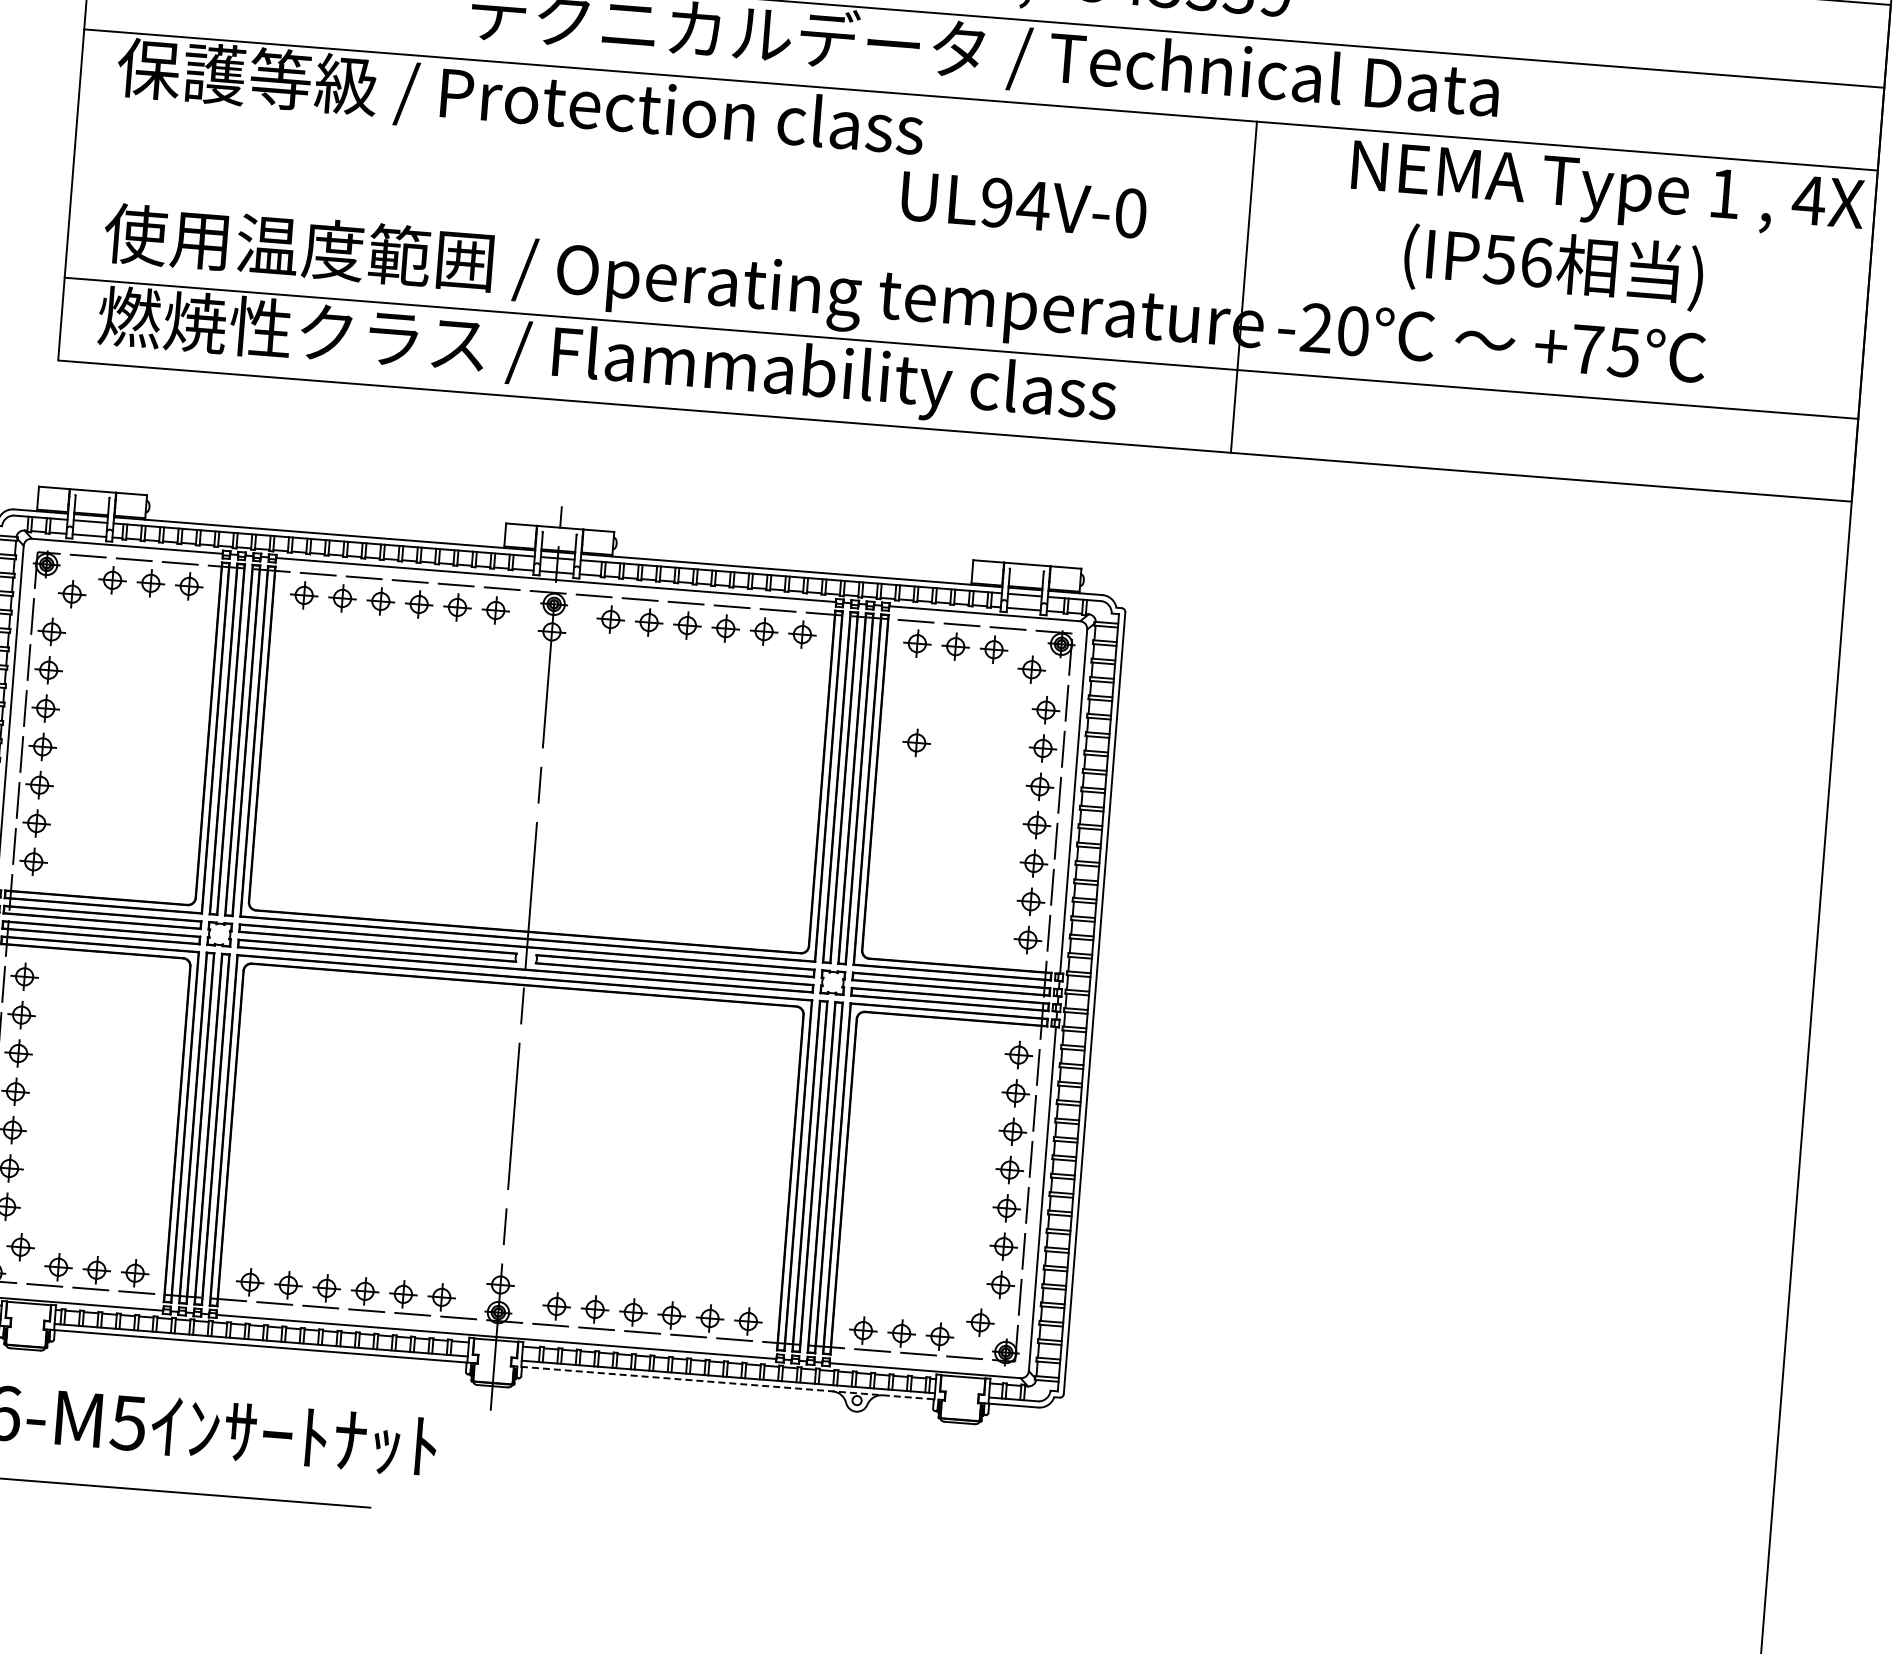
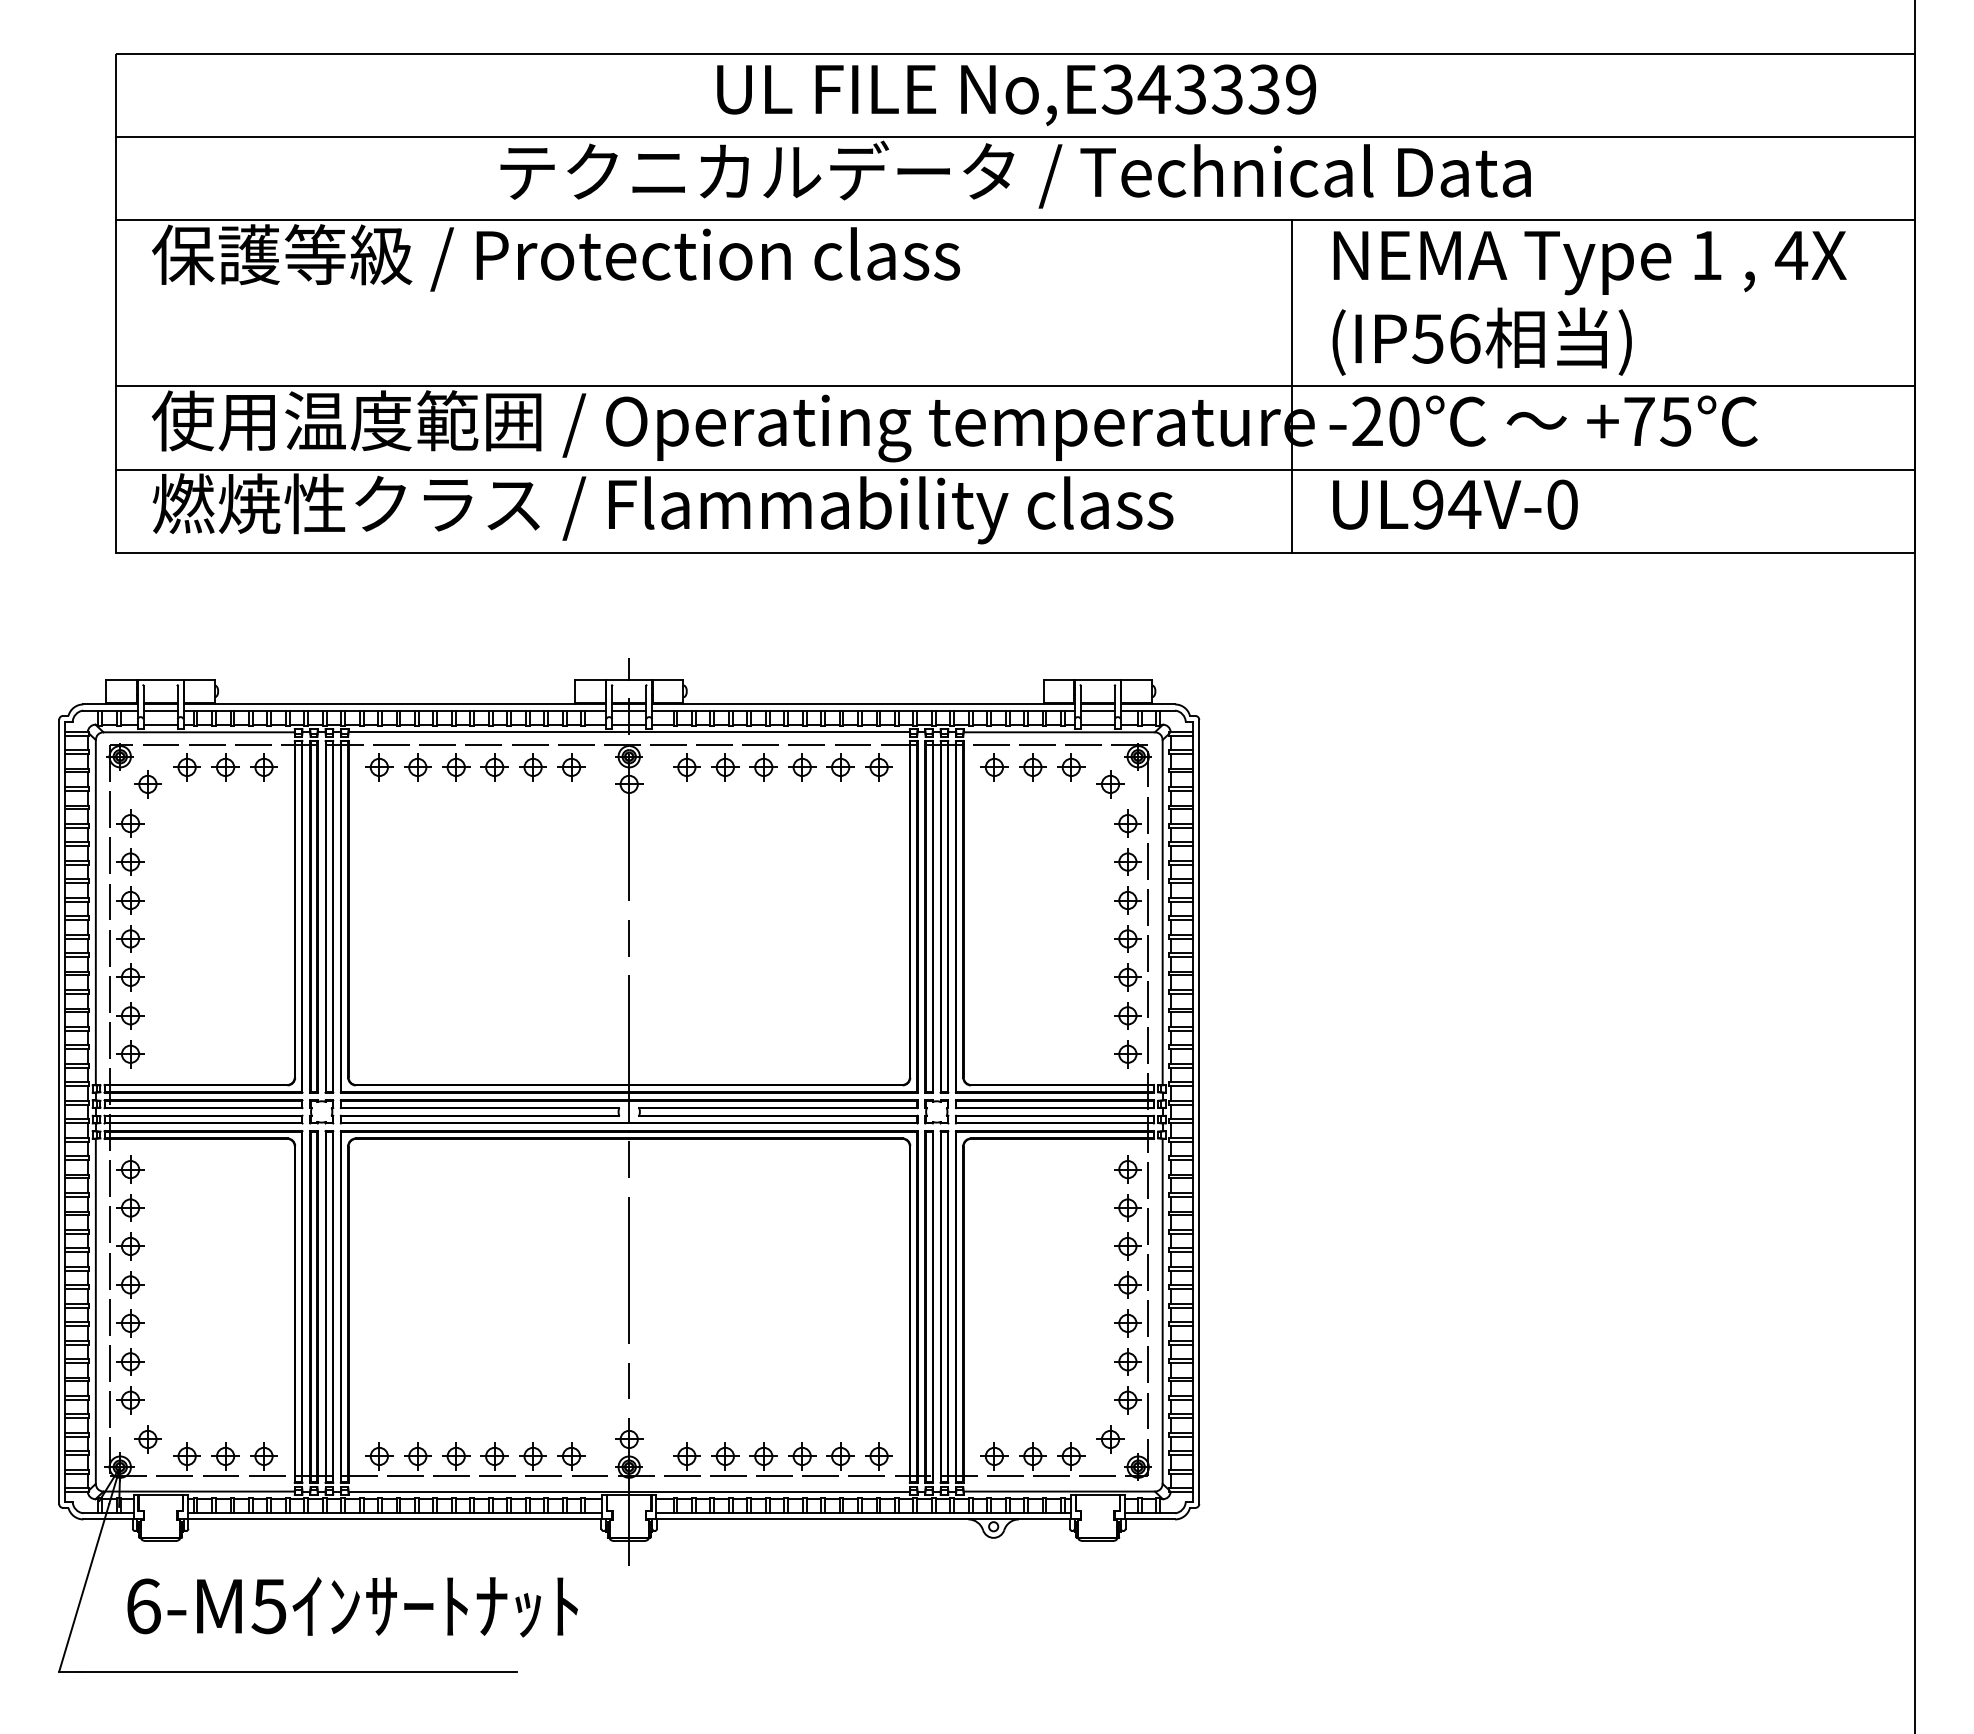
text: (1606, 192) -> (1589, 263), moved
text: (1024, 204) -> (1455, 504), moved
line: (967, 265) -> (1014, 386), added
text: (1553, 266) -> (1481, 341), moved
part: (916, 743) -> (1001, 866), removed
line: (727, 1383) -> (863, 1519), dashed -> solid

